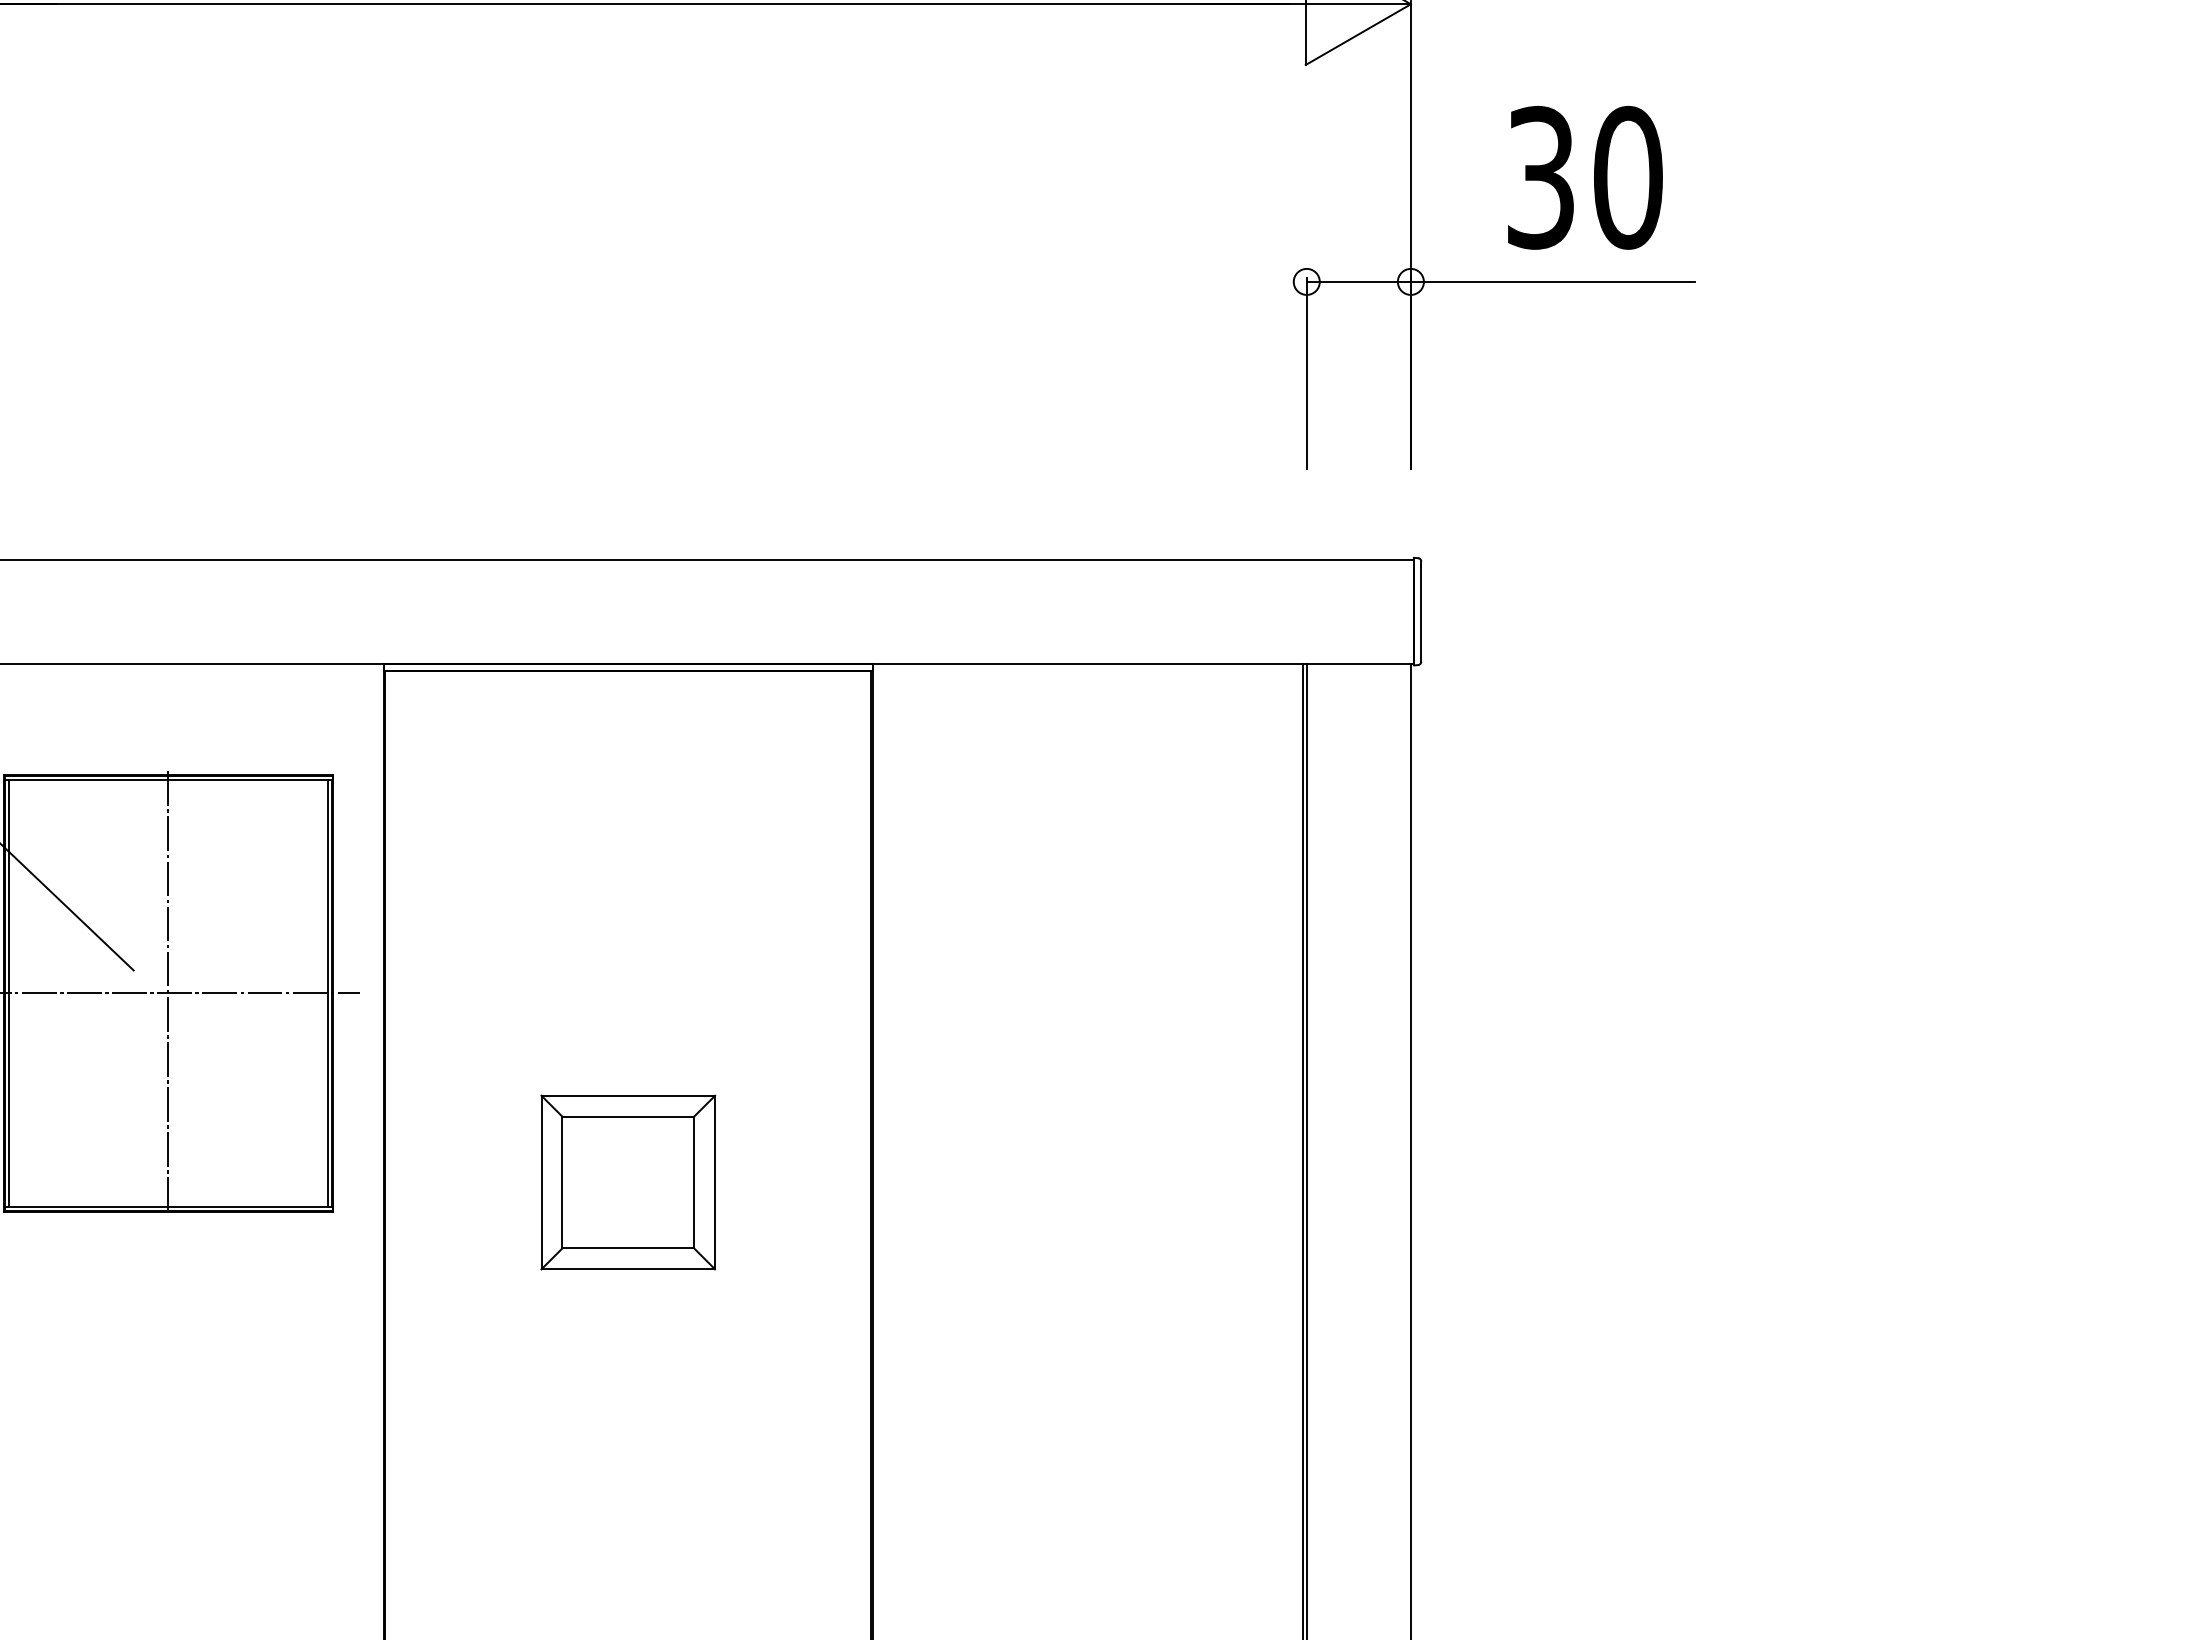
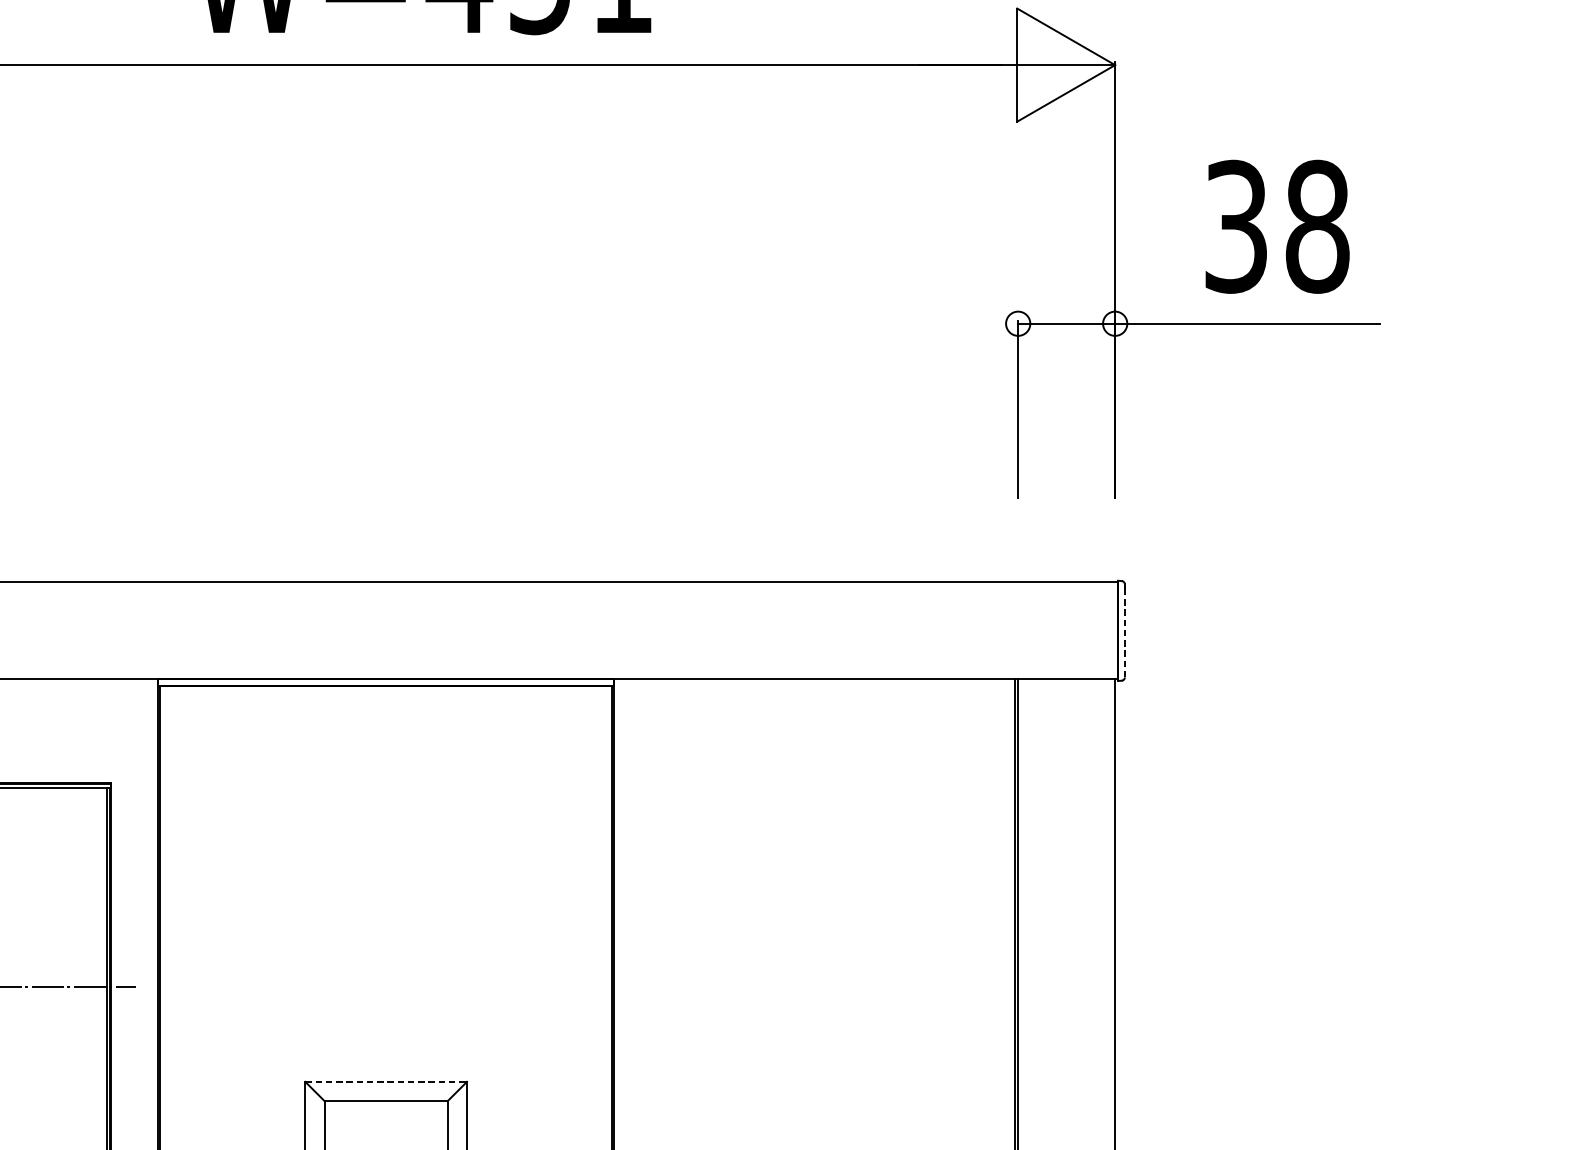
text: (1628, 177) -> (1317, 226), 30 -> 38
line: (1421, 614) -> (1125, 633), solid -> dashed
line: (628, 1095) -> (386, 1081), solid -> dashed

